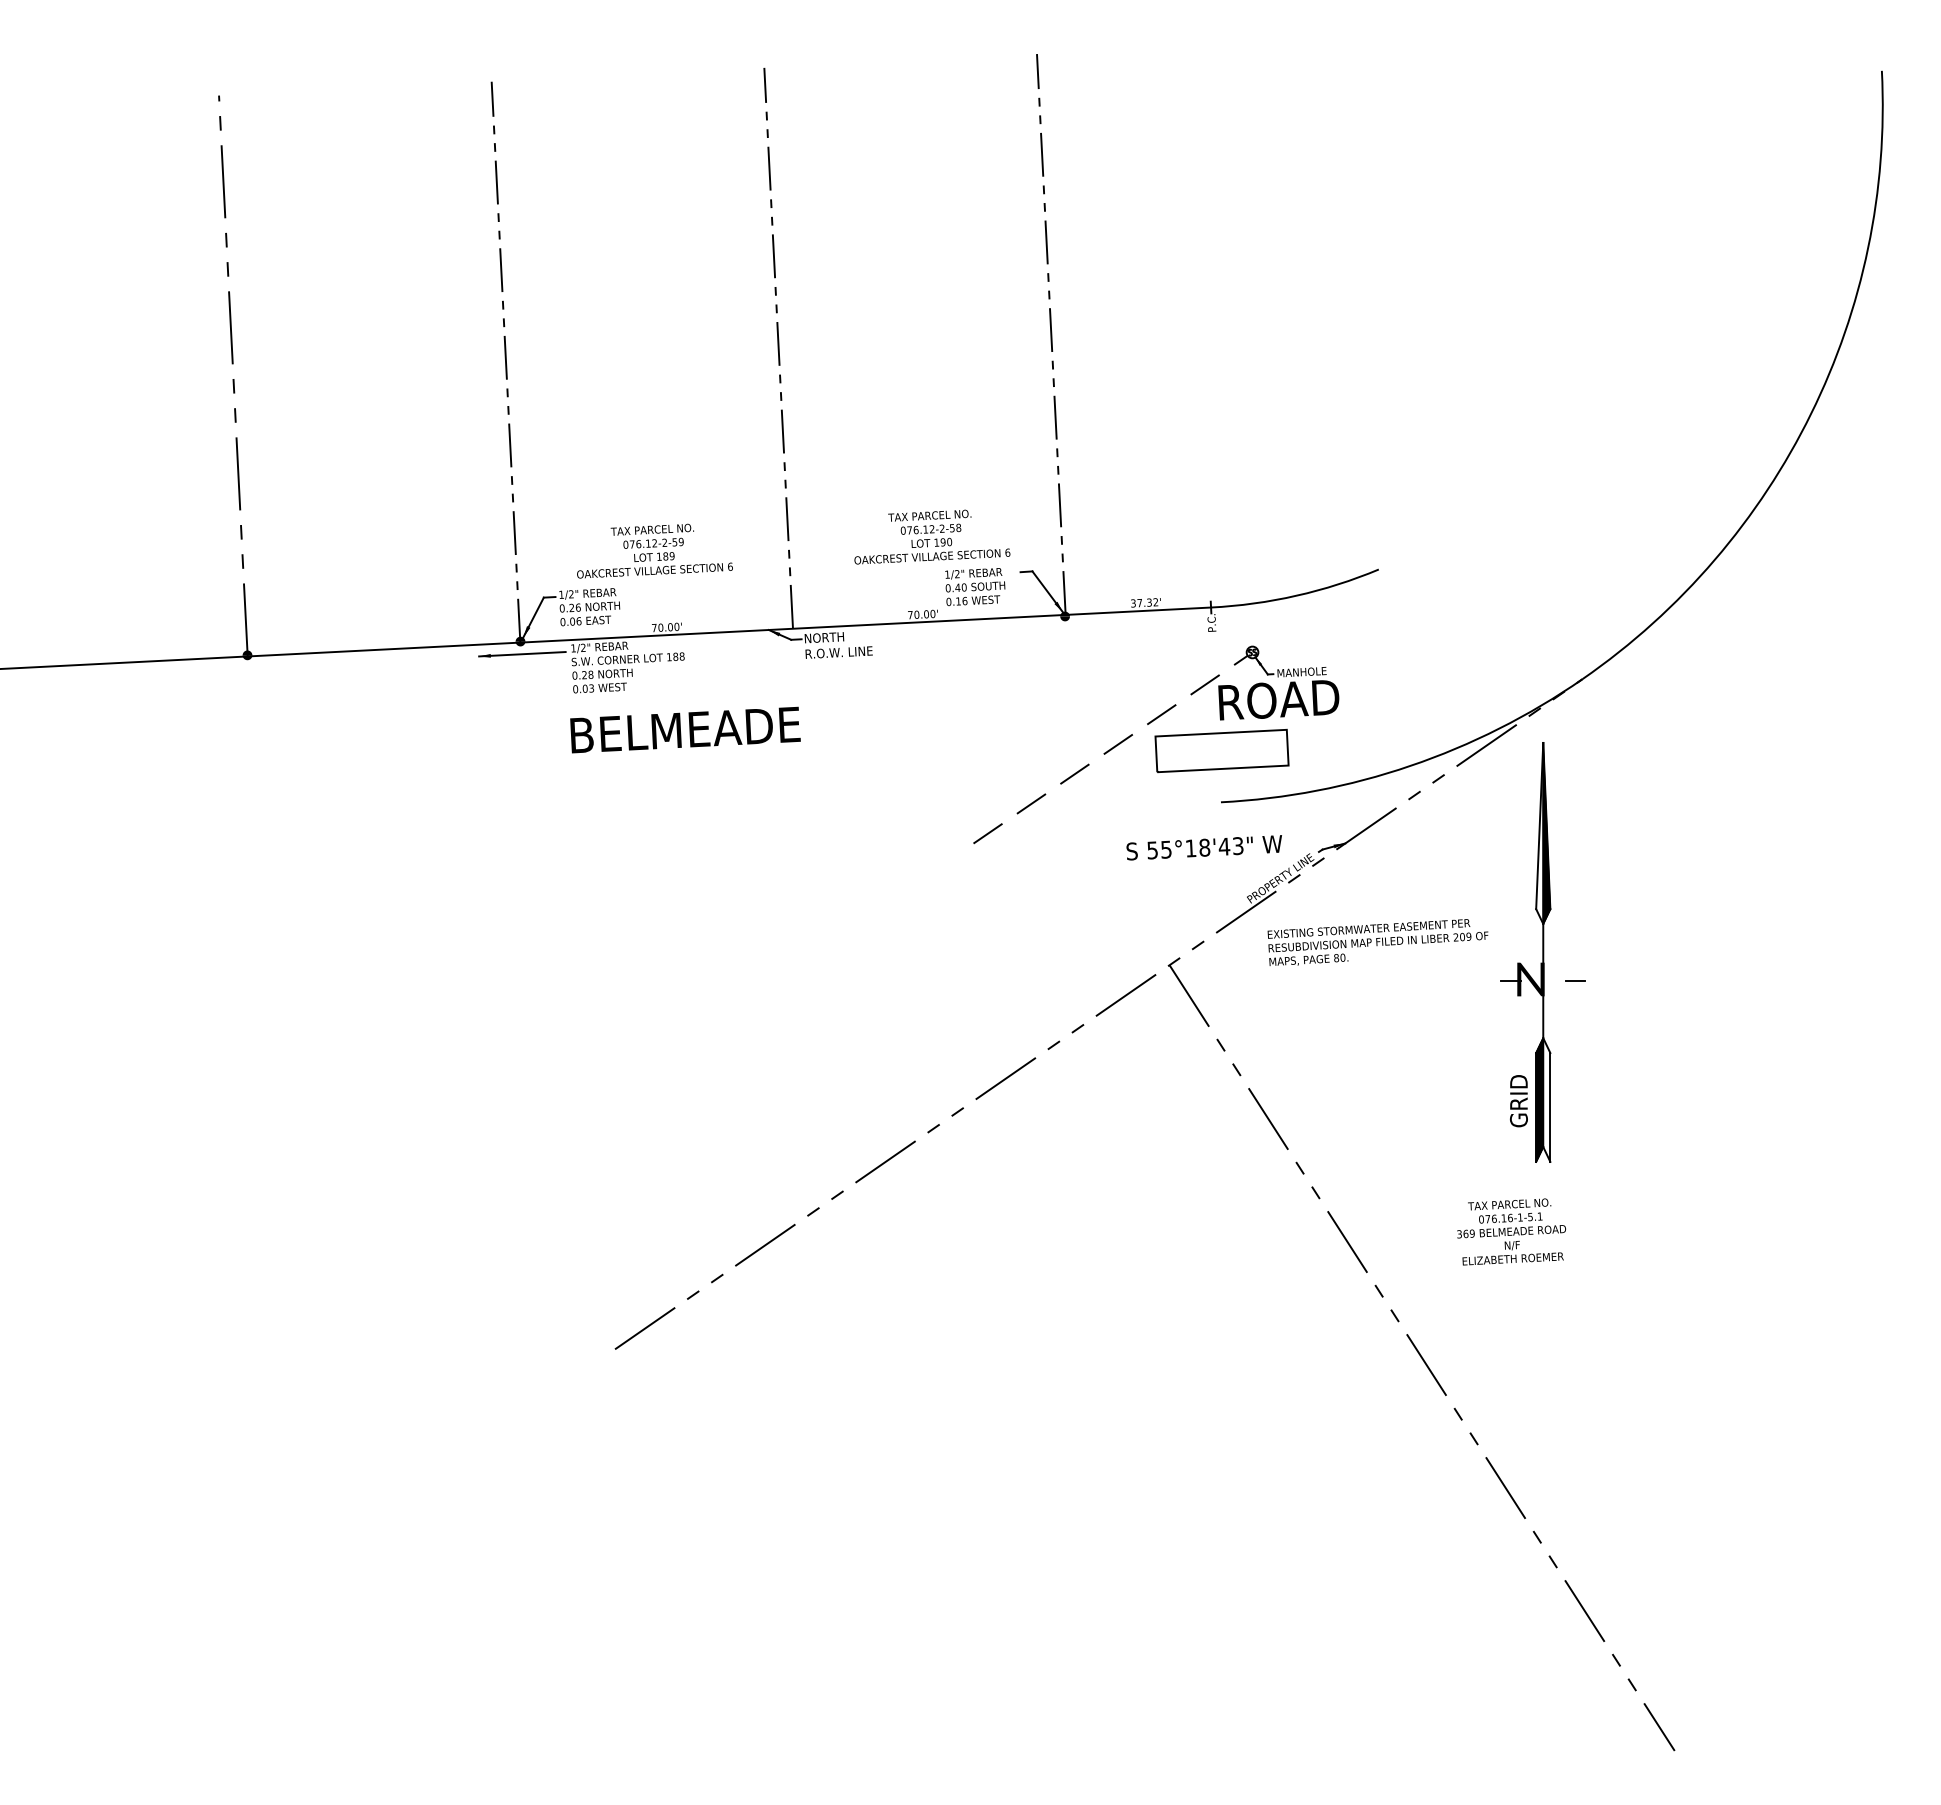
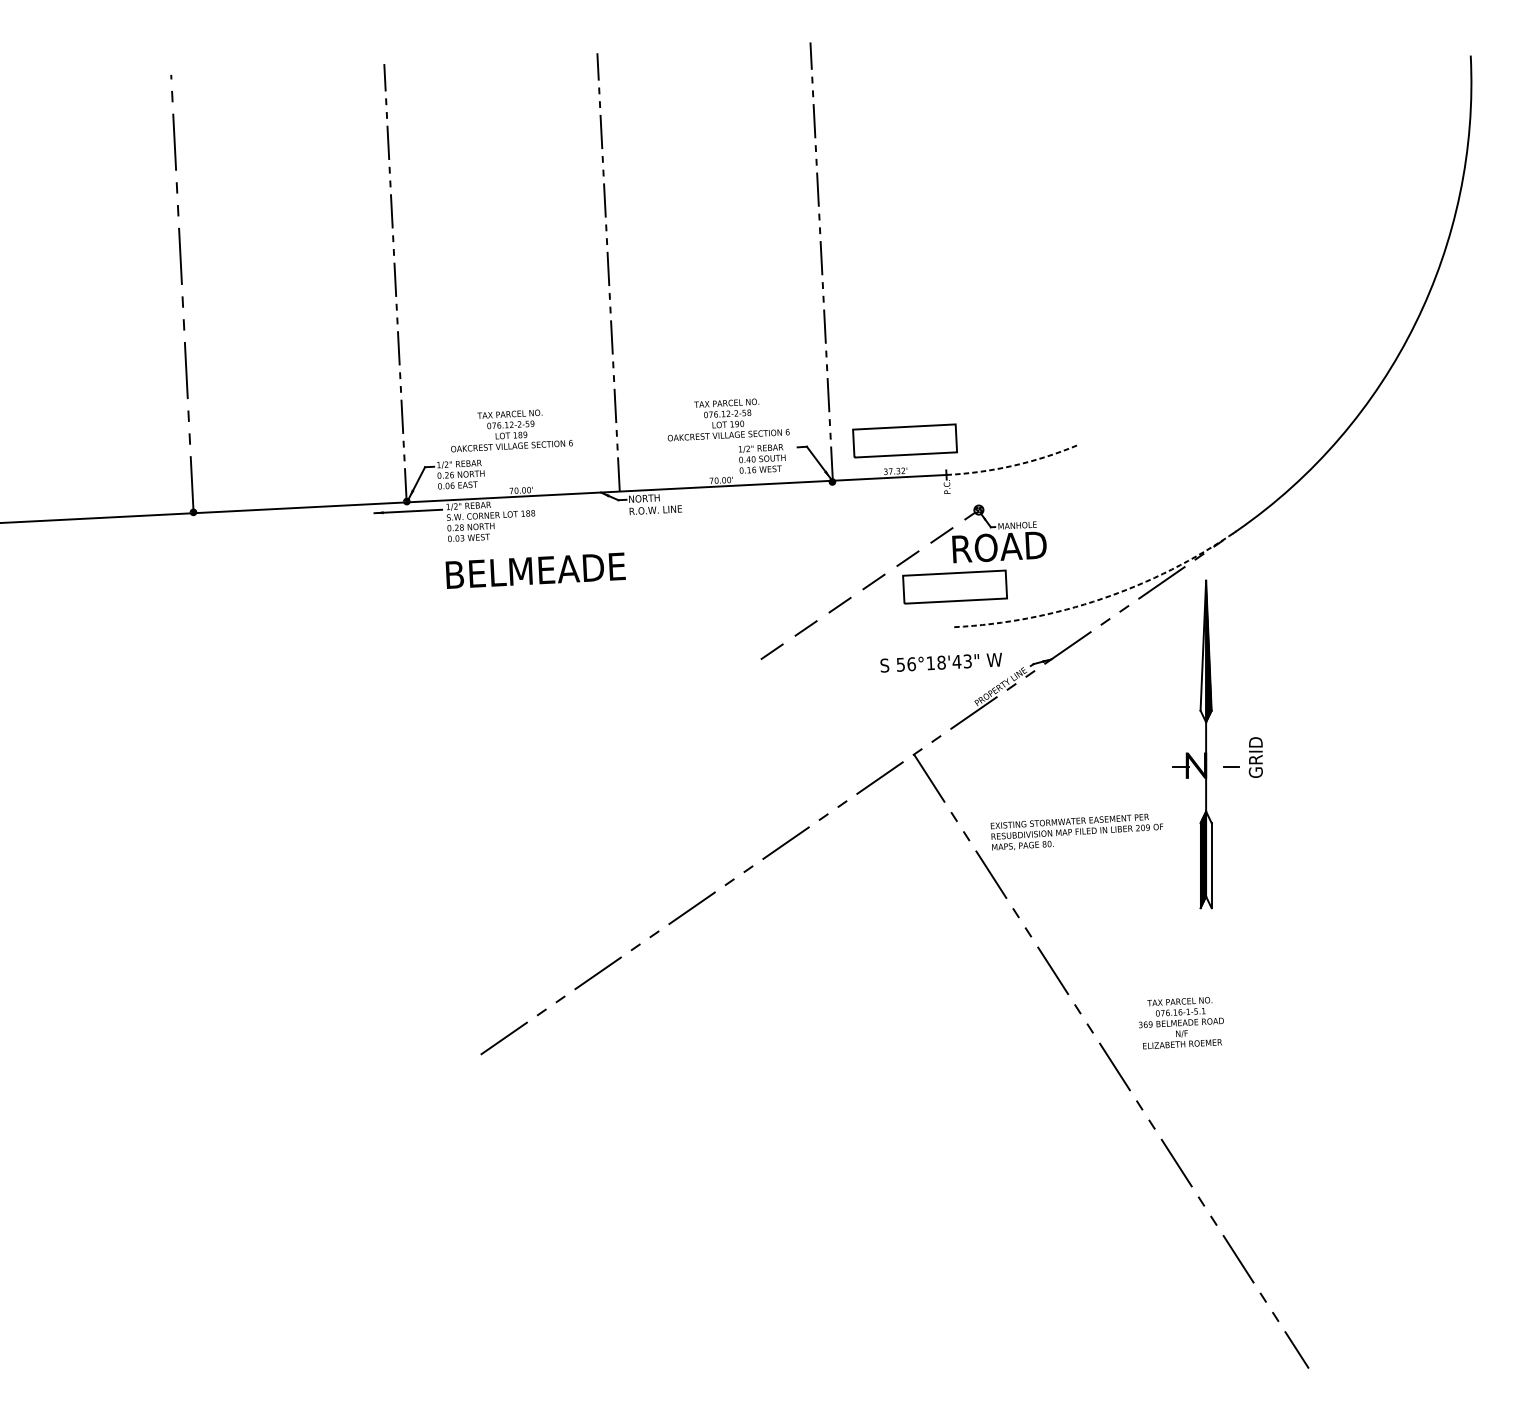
part: (1157, 564) -> (904, 441), added
line: (1296, 595) -> (1013, 465), solid -> dashed
line: (1410, 765) -> (1102, 598), solid -> dashed
text: (1166, 849) -> (911, 664), 55°18'43" -> 56°18'43"
text: (1377, 942) -> (1076, 832), moved
text: (1518, 1101) -> (1255, 757), moved
text: (1511, 1231) -> (1181, 1022), moved

